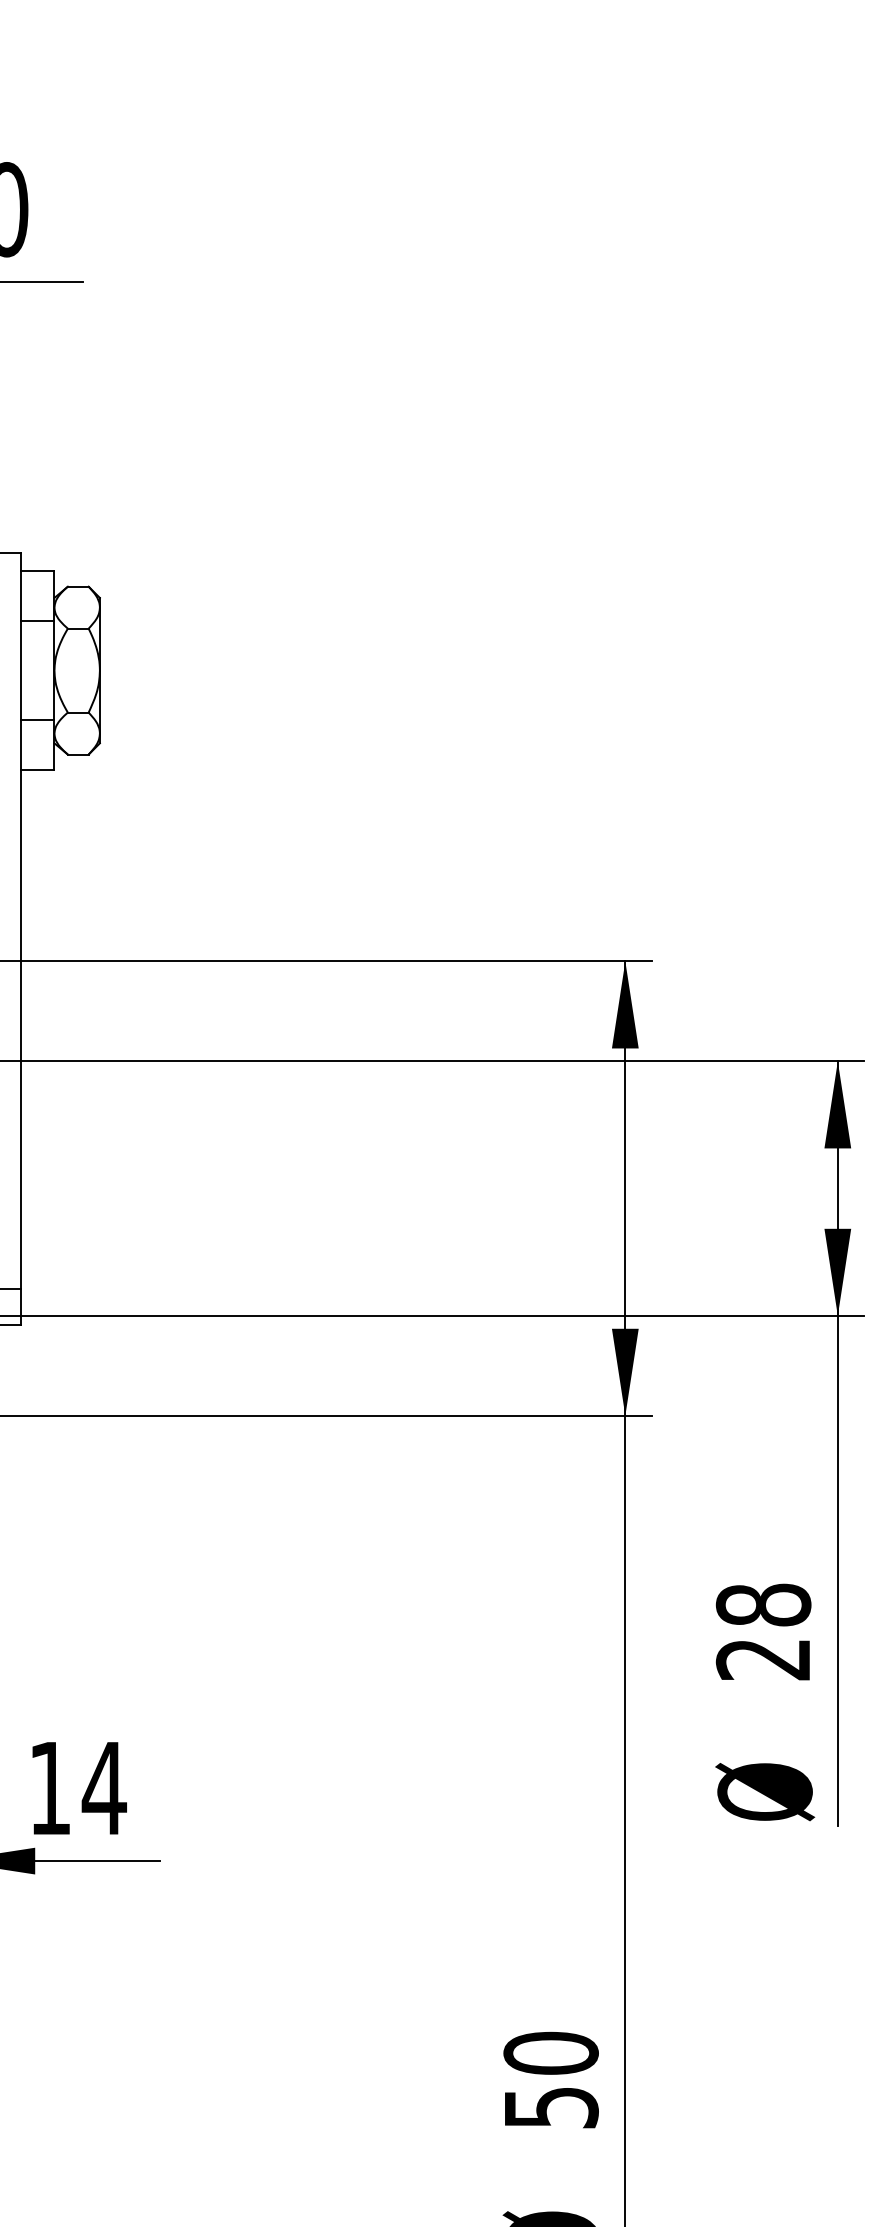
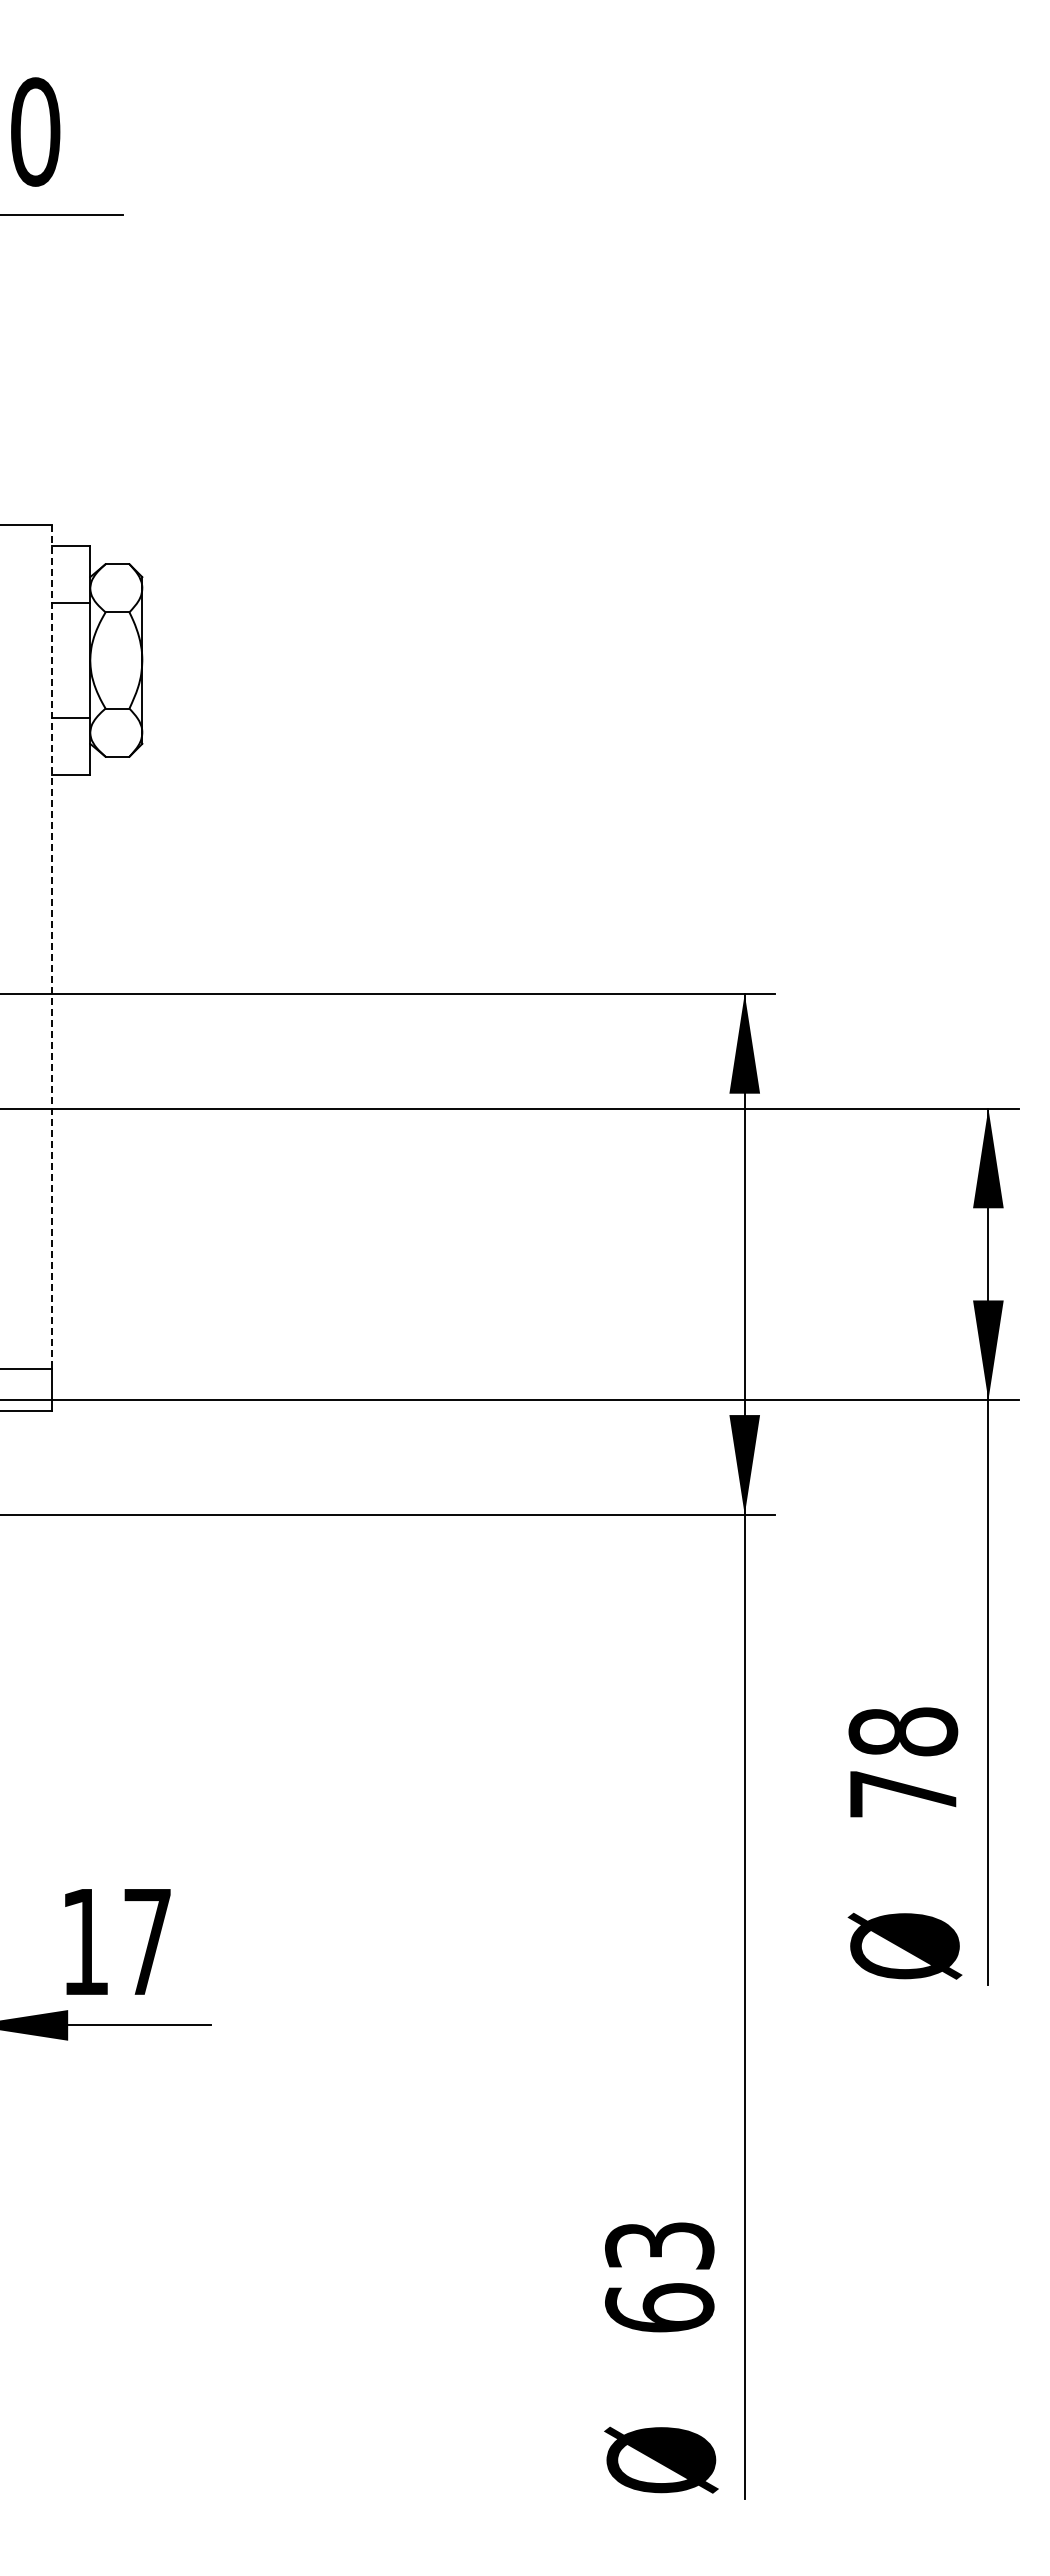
line: (20, 920) -> (51, 947), solid -> dashed
text: (762, 1659) -> (902, 1794), 28 -> 78
text: (104, 1787) -> (147, 1941), 14 -> 17
text: (550, 2080) -> (659, 2276), 50 -> 63

